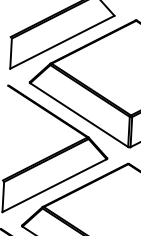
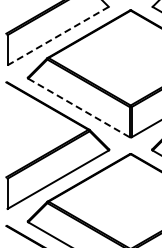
line: (62, 41) -> (58, 35), solid -> dashed
line: (79, 115) -> (79, 108), solid -> dashed

